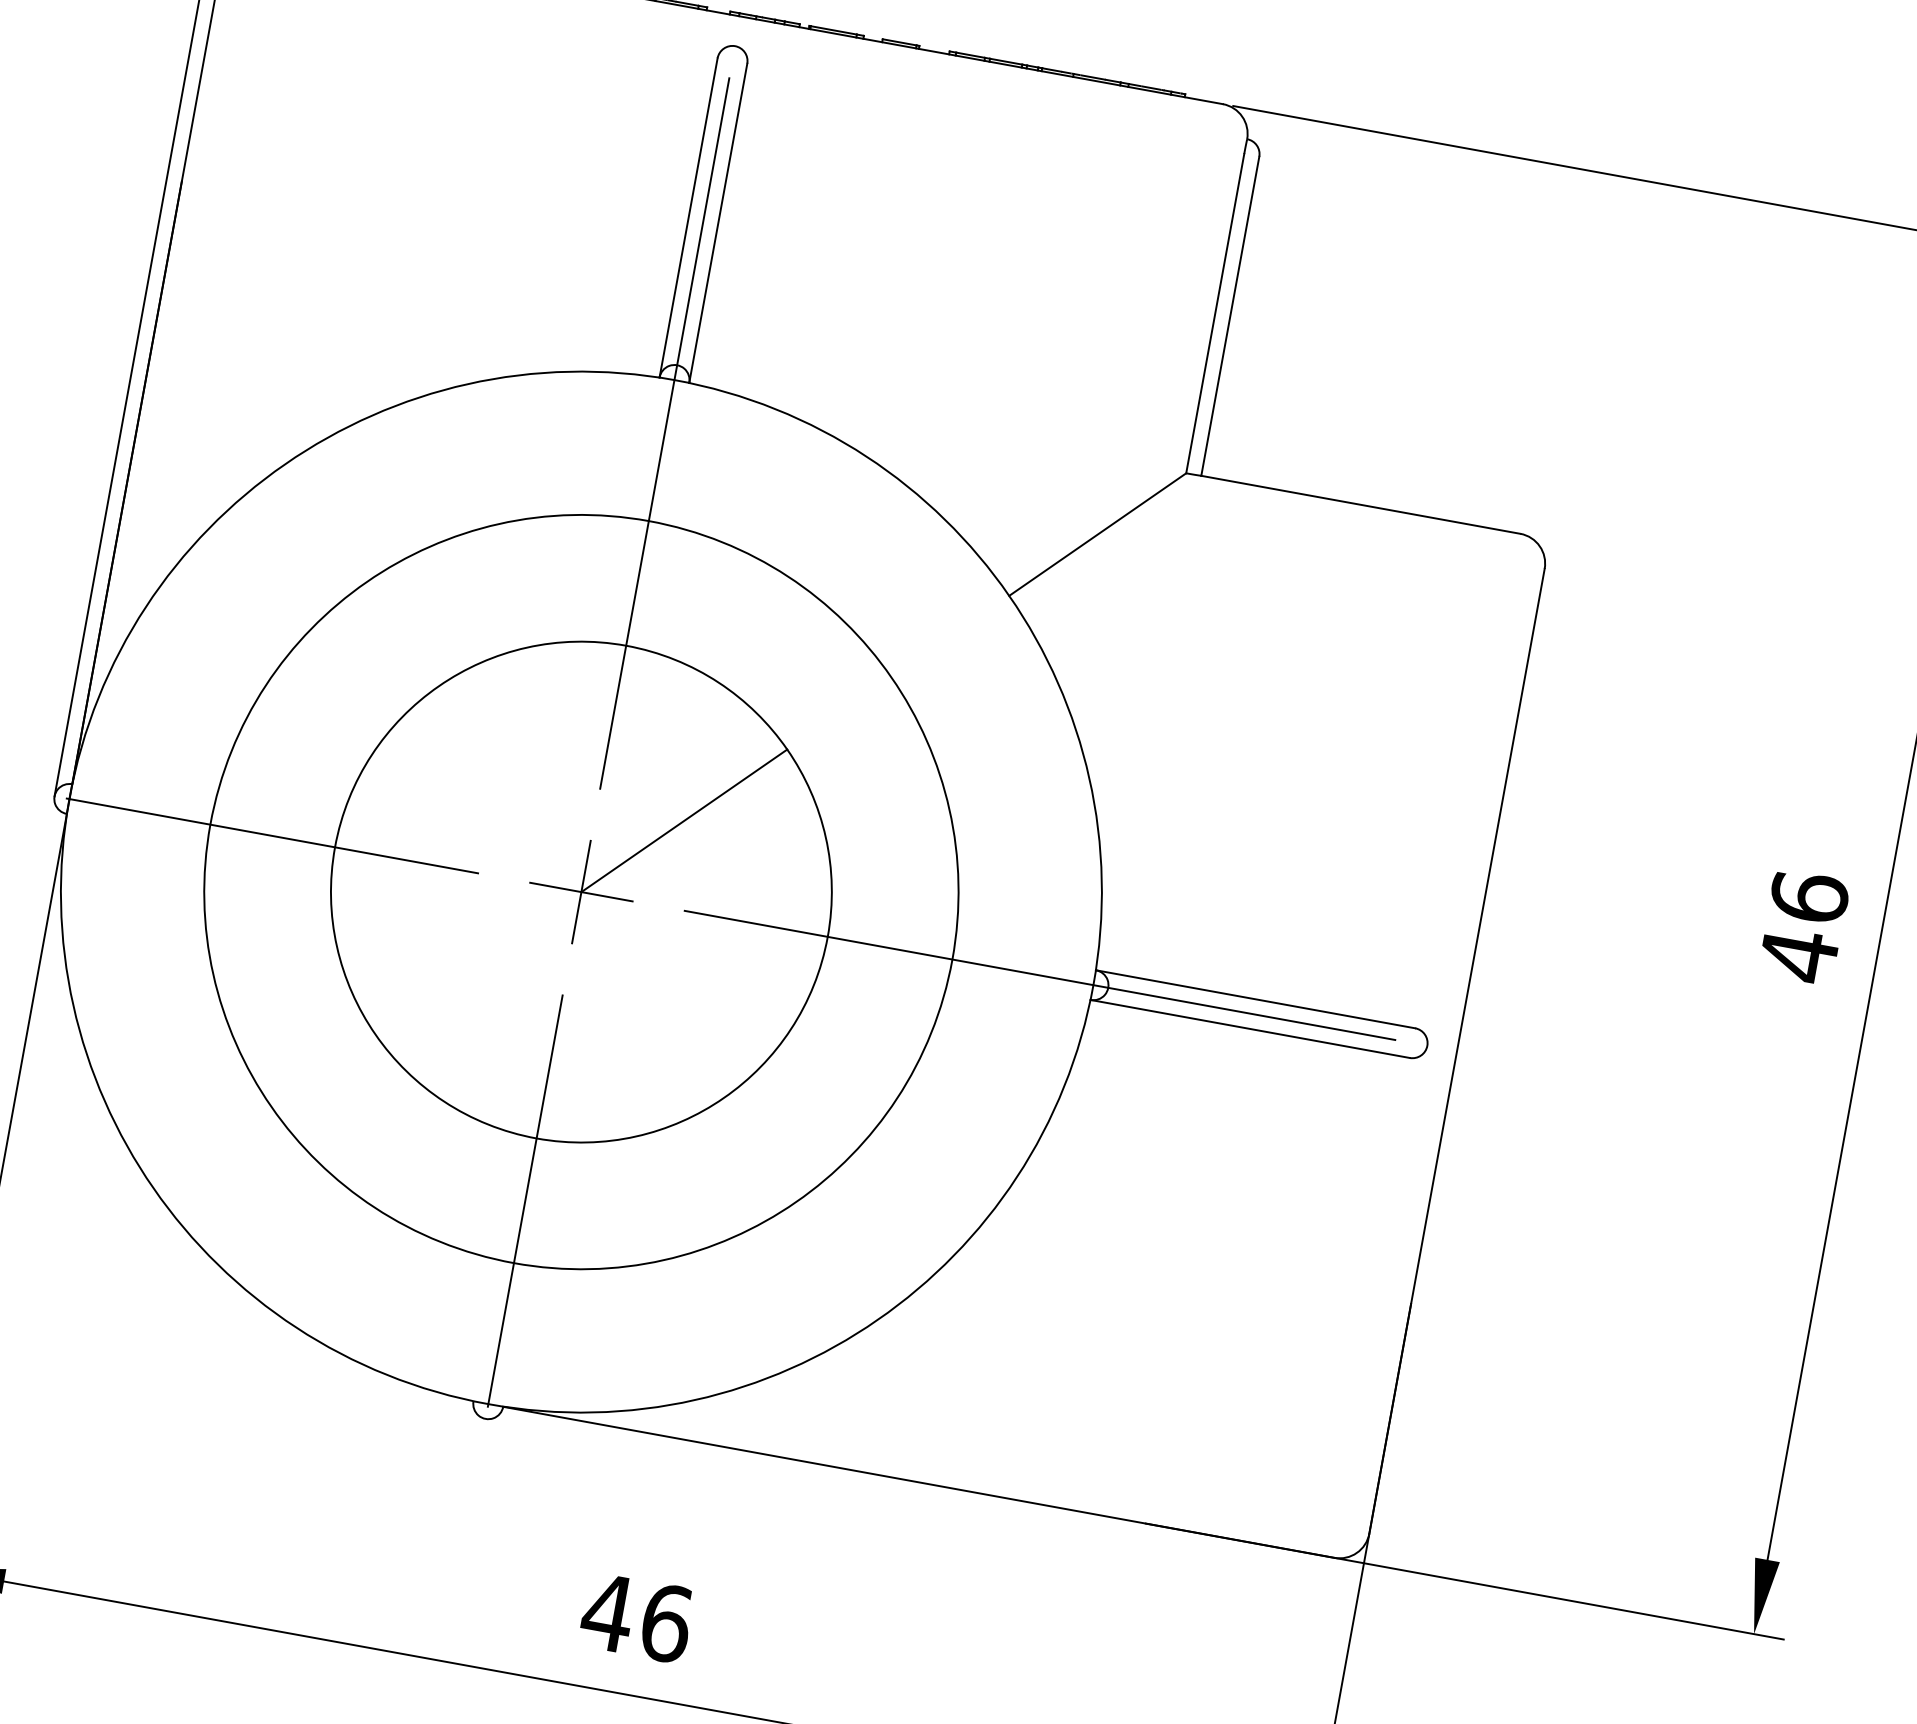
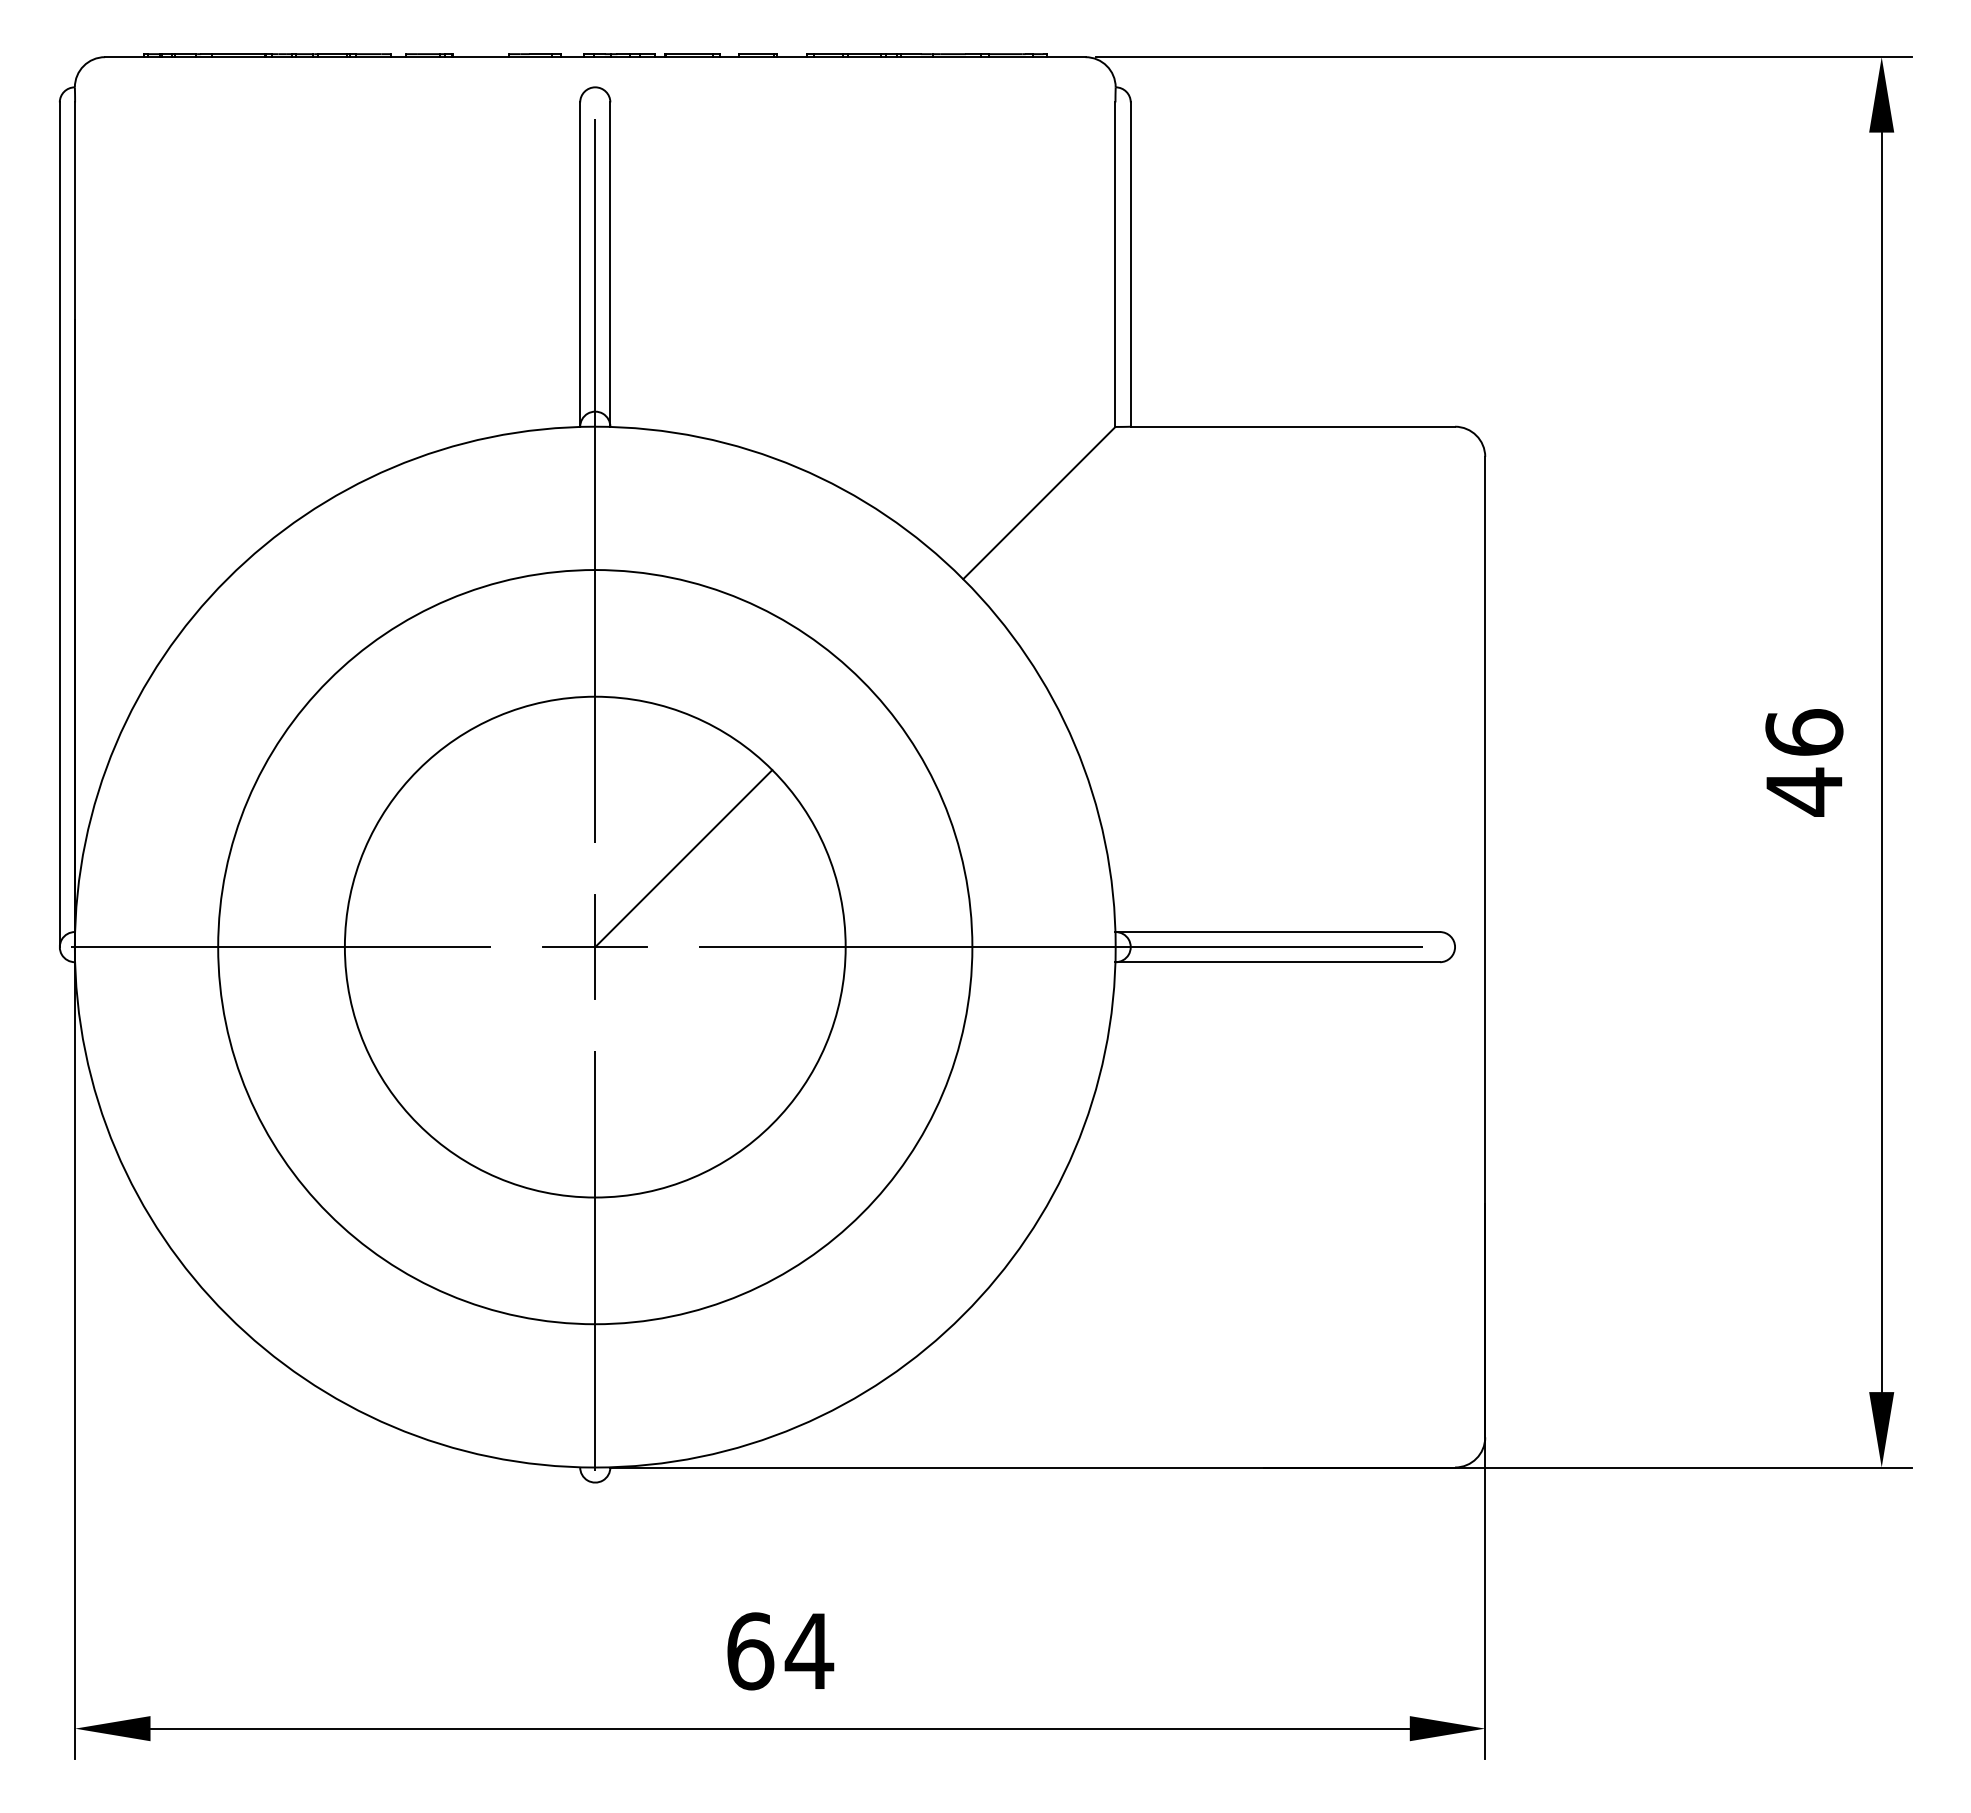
text: (636, 1618) -> (779, 1651), 46 -> 64

